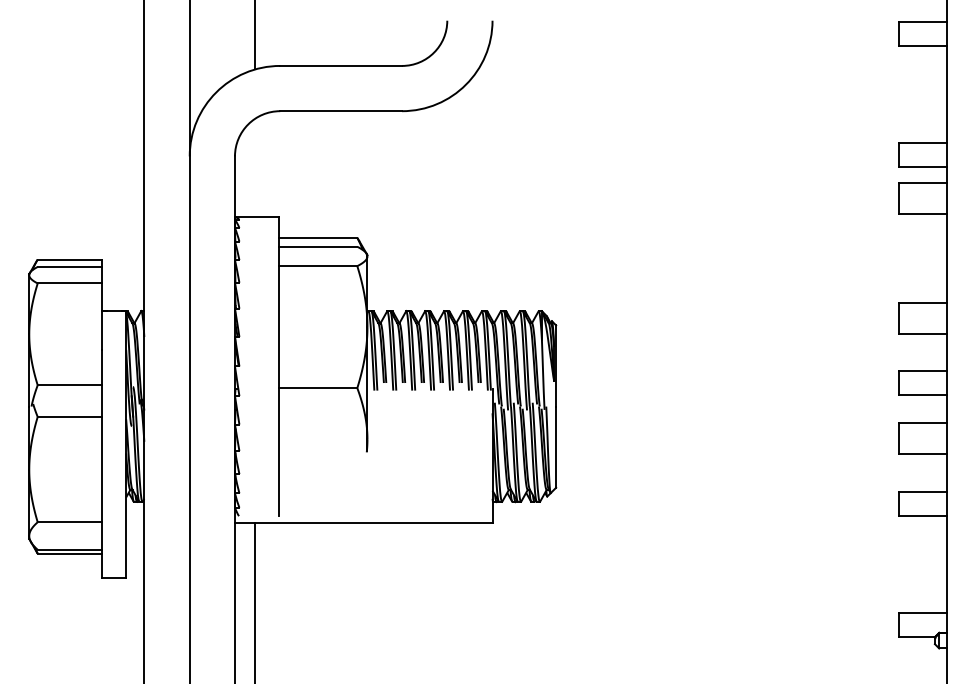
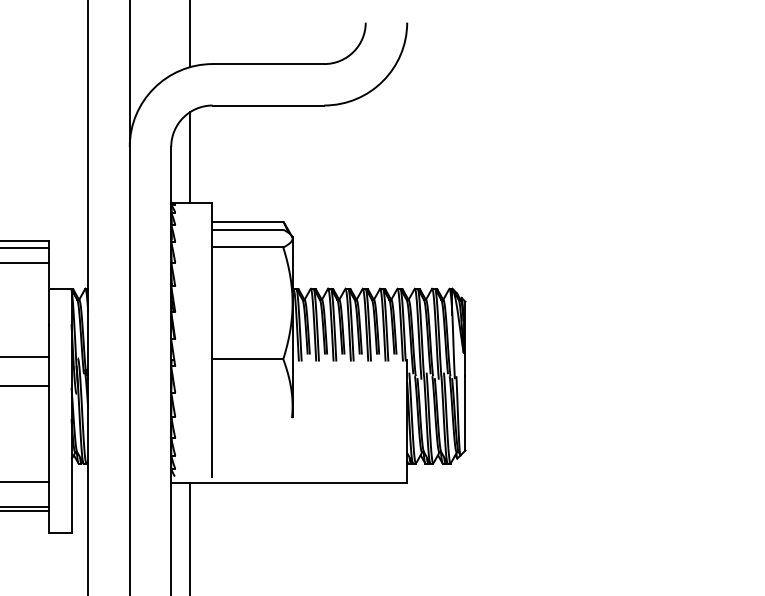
line: (255, 167) -> (190, 157), added

